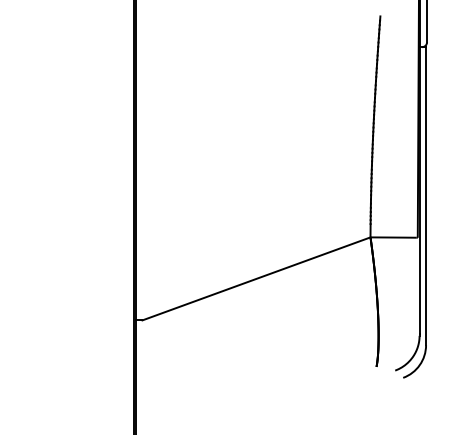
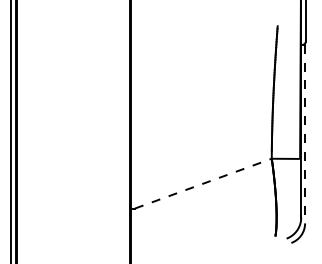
line: (426, 196) -> (305, 134), solid -> dashed
line: (256, 278) -> (203, 183), solid -> dashed

